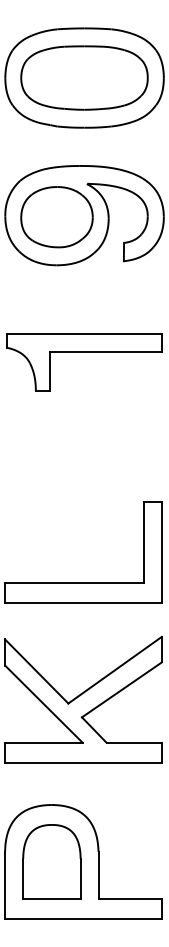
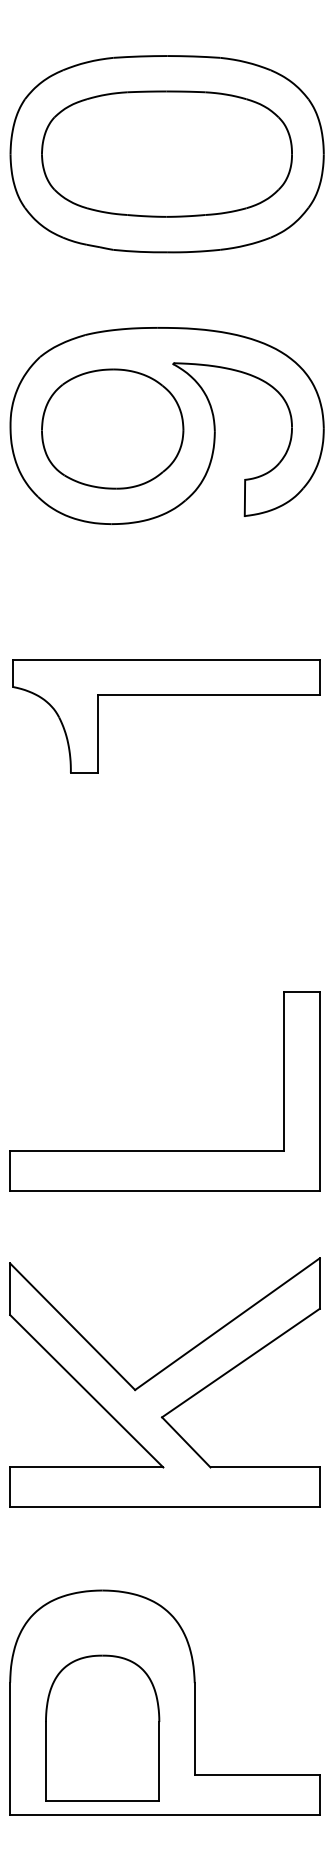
part: (51, 861) -> (101, 1727), moved

